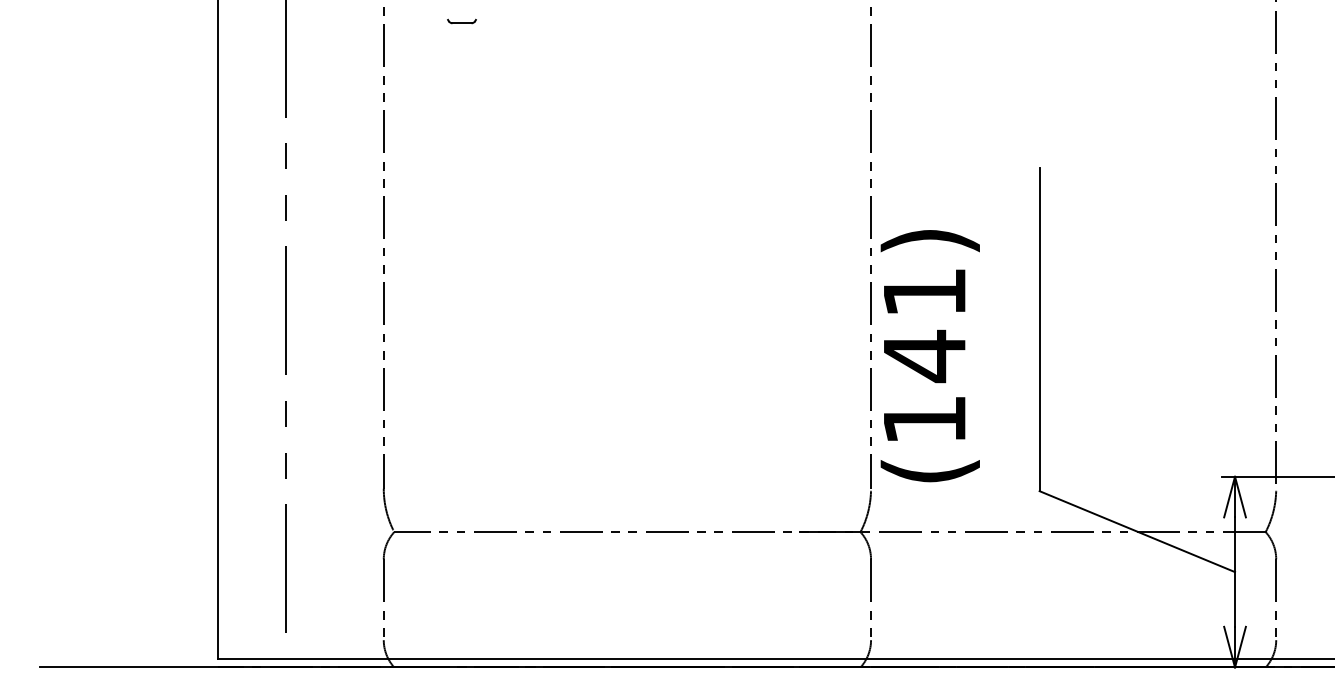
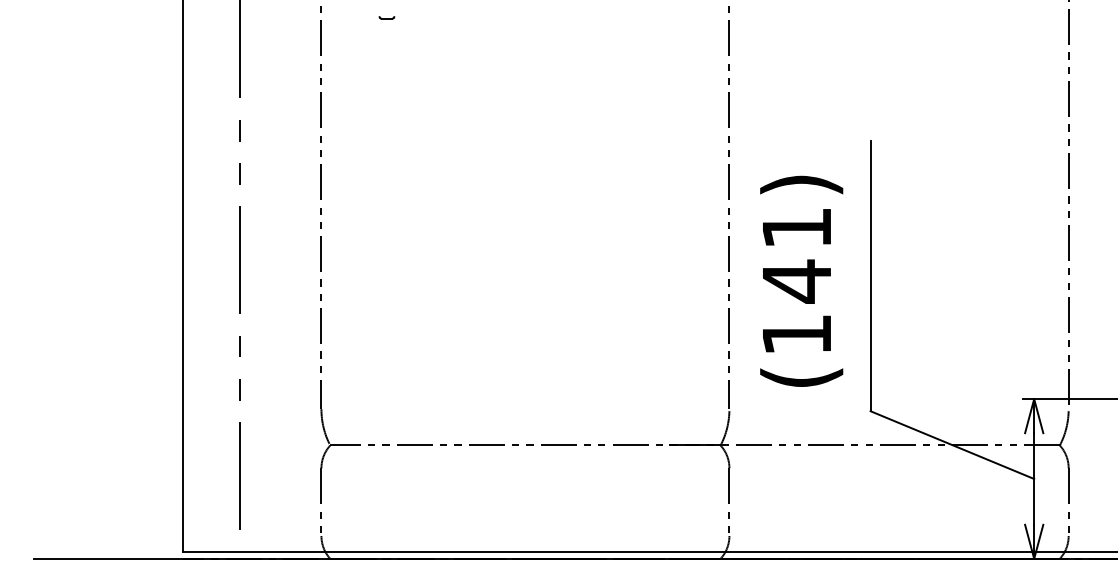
part: (461, 21) -> (386, 17), size x0.62
text: (929, 356) -> (800, 281), moved

